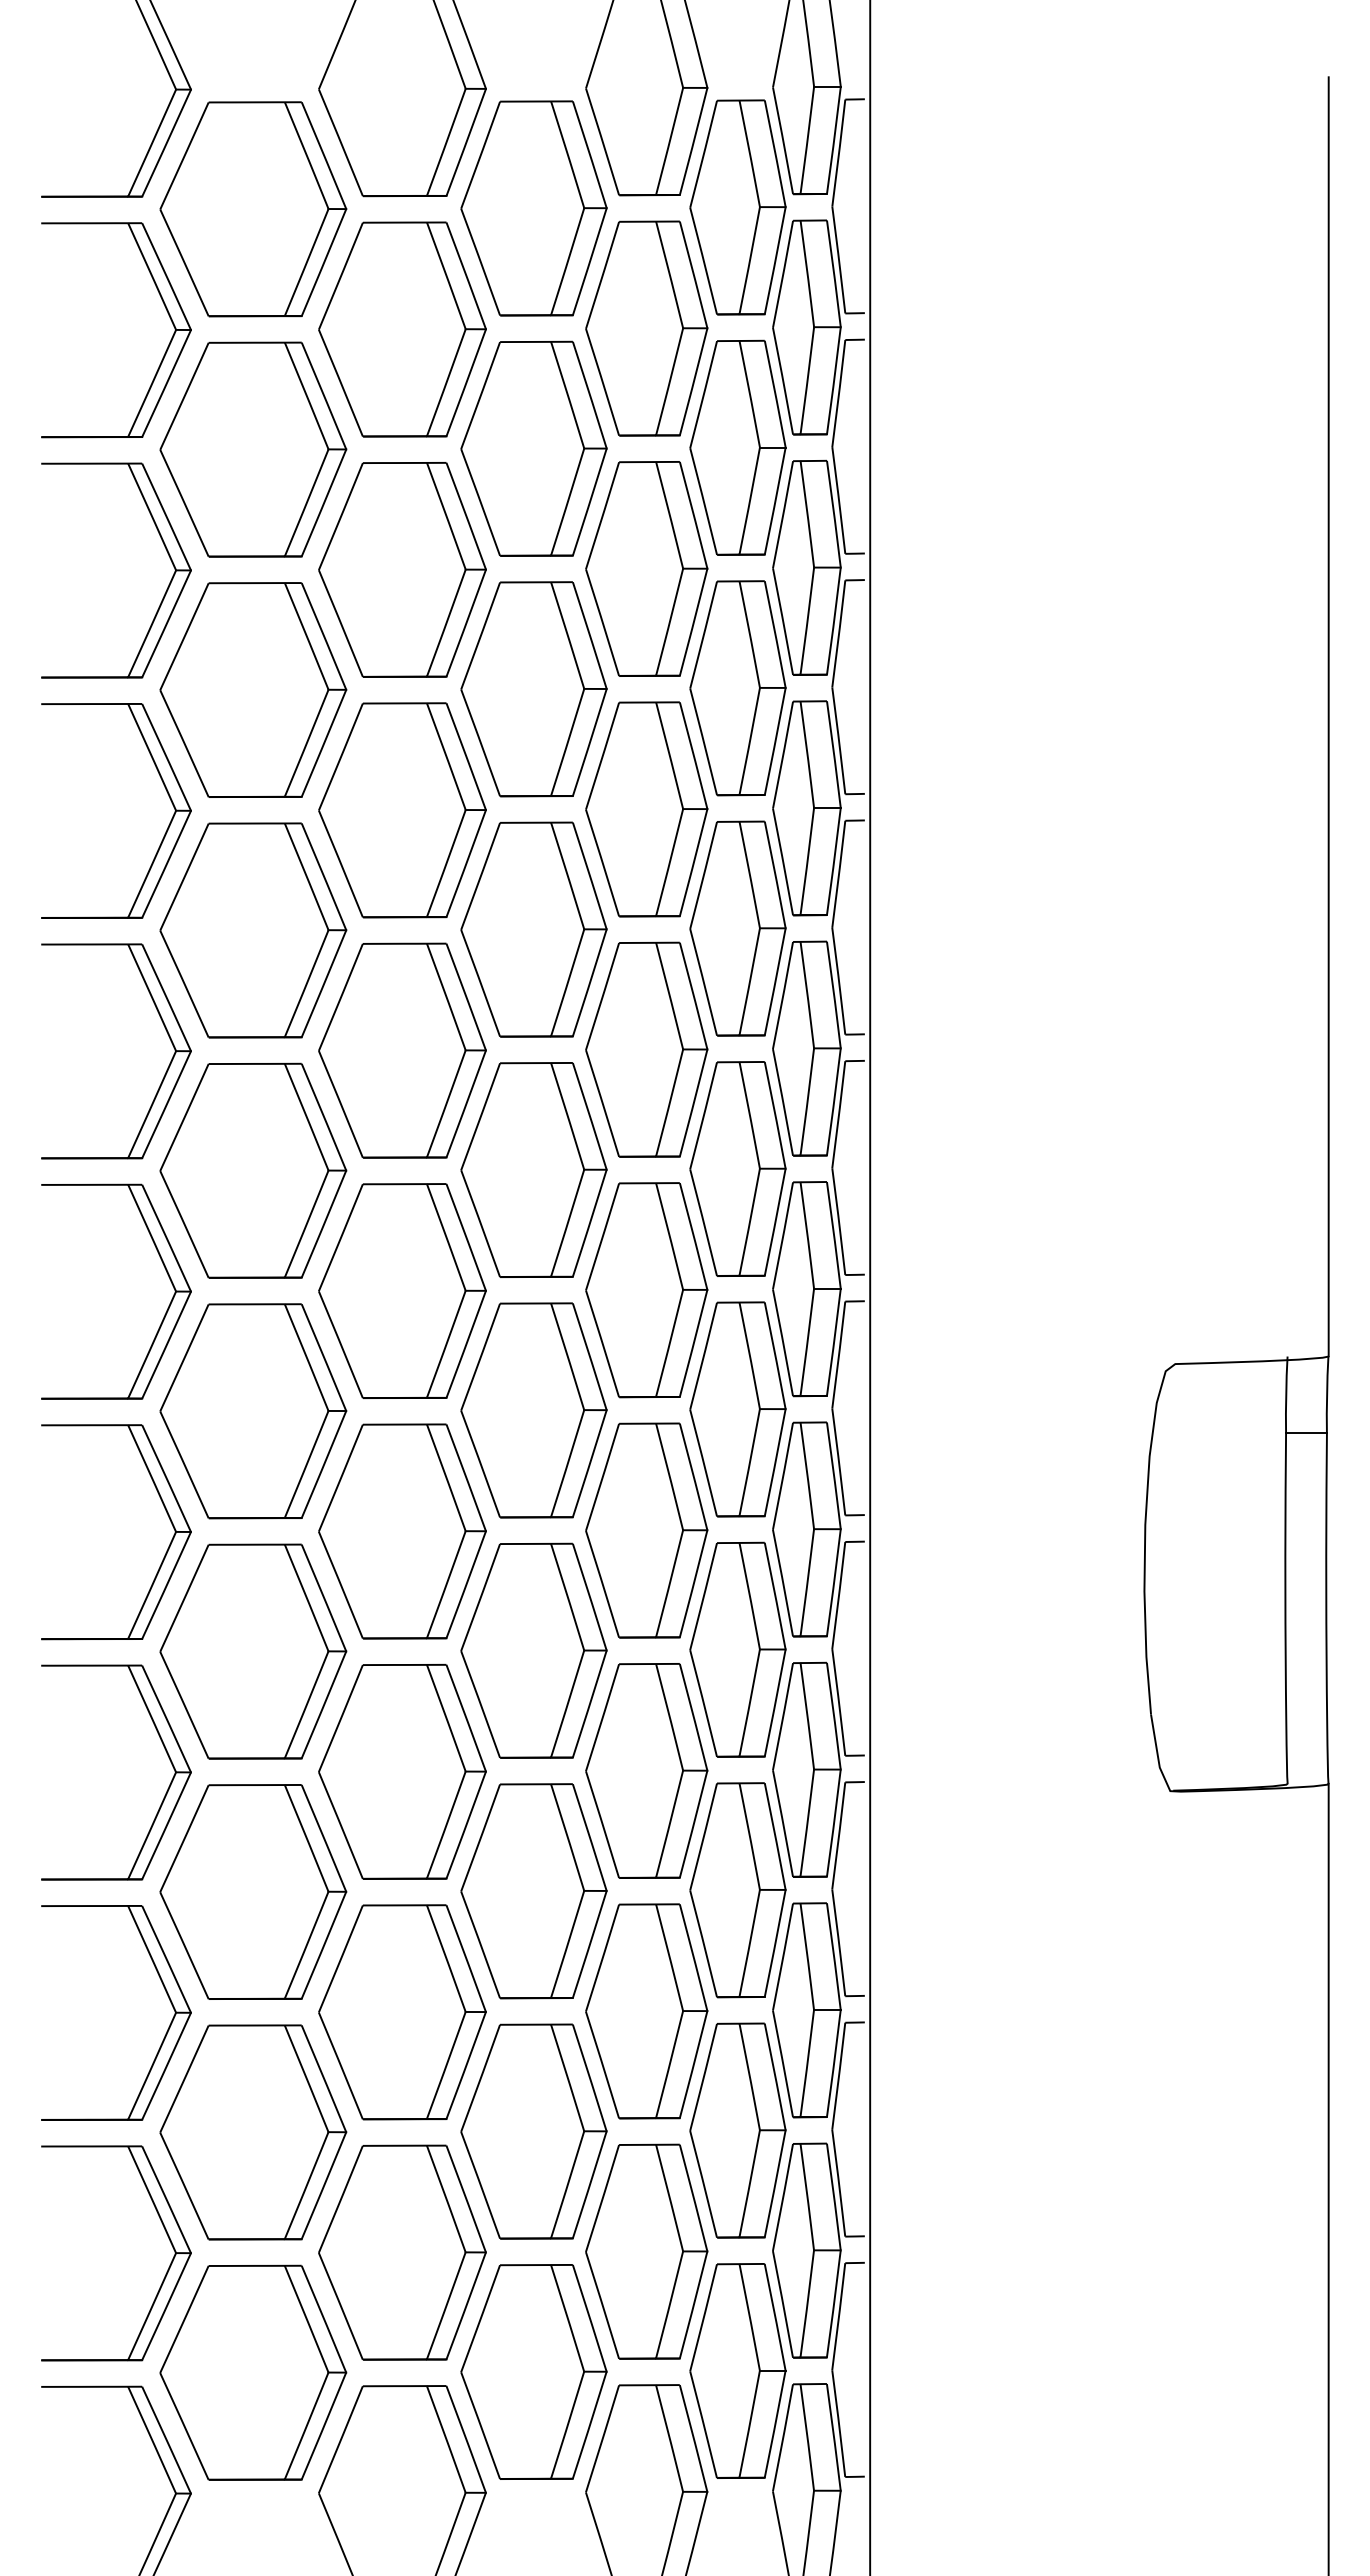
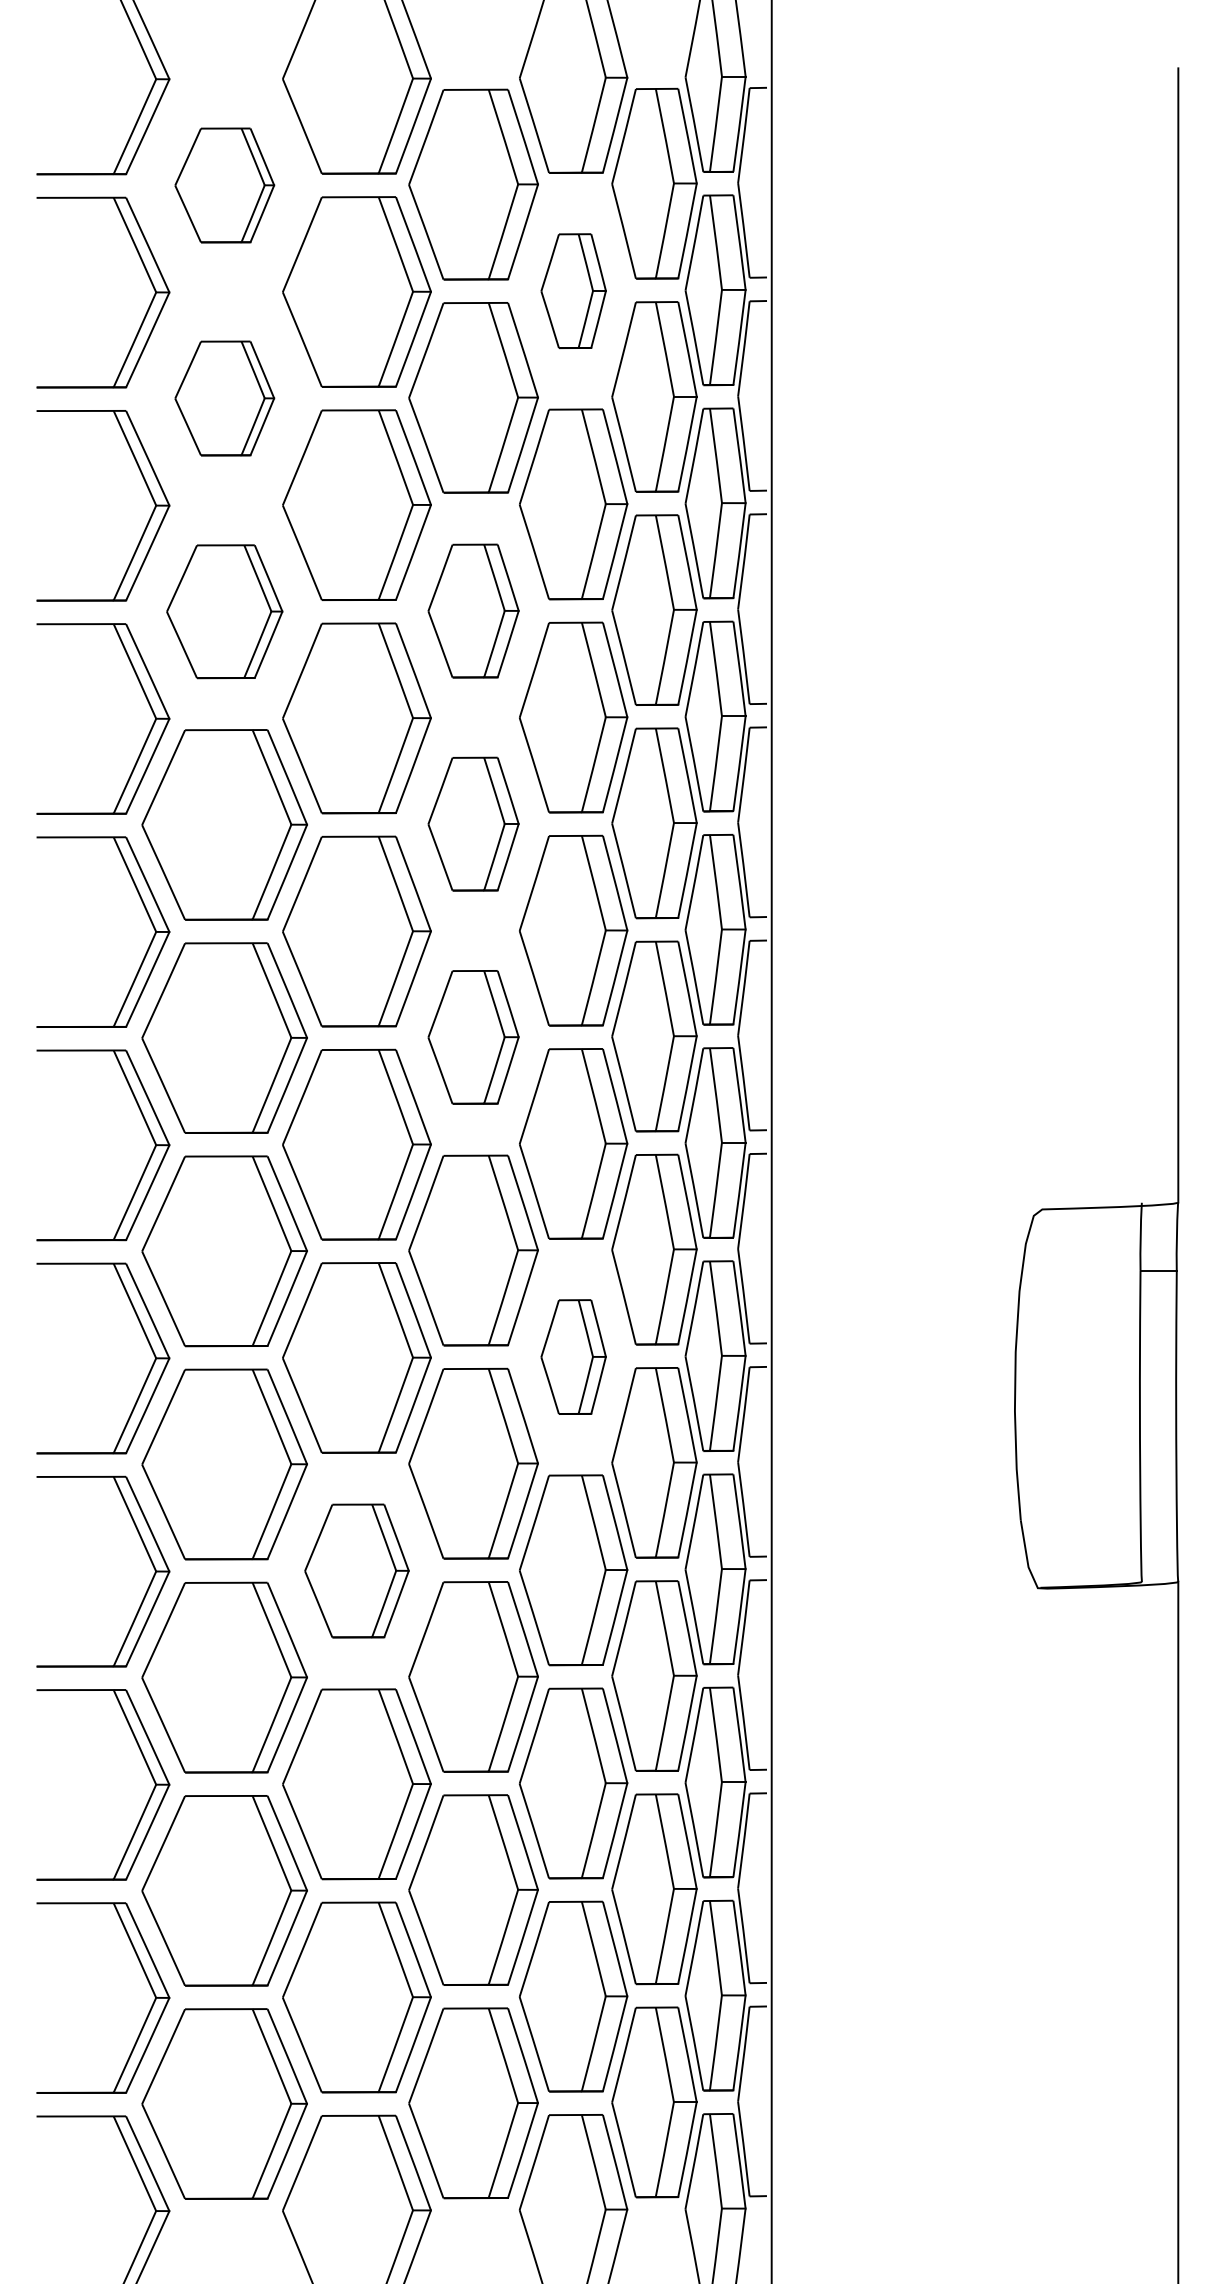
part: (253, 209) -> (224, 185), size x0.6
part: (646, 328) -> (573, 291), size x0.6
part: (253, 449) -> (224, 398), size x0.6
part: (253, 689) -> (224, 611), size x0.7
part: (533, 689) -> (473, 611), size x0.7
part: (533, 929) -> (473, 824), size x0.7
part: (533, 1169) -> (473, 1036), size x0.7
part: (646, 1530) -> (573, 1357), size x0.6
part: (402, 1771) -> (356, 1570), size x0.7

